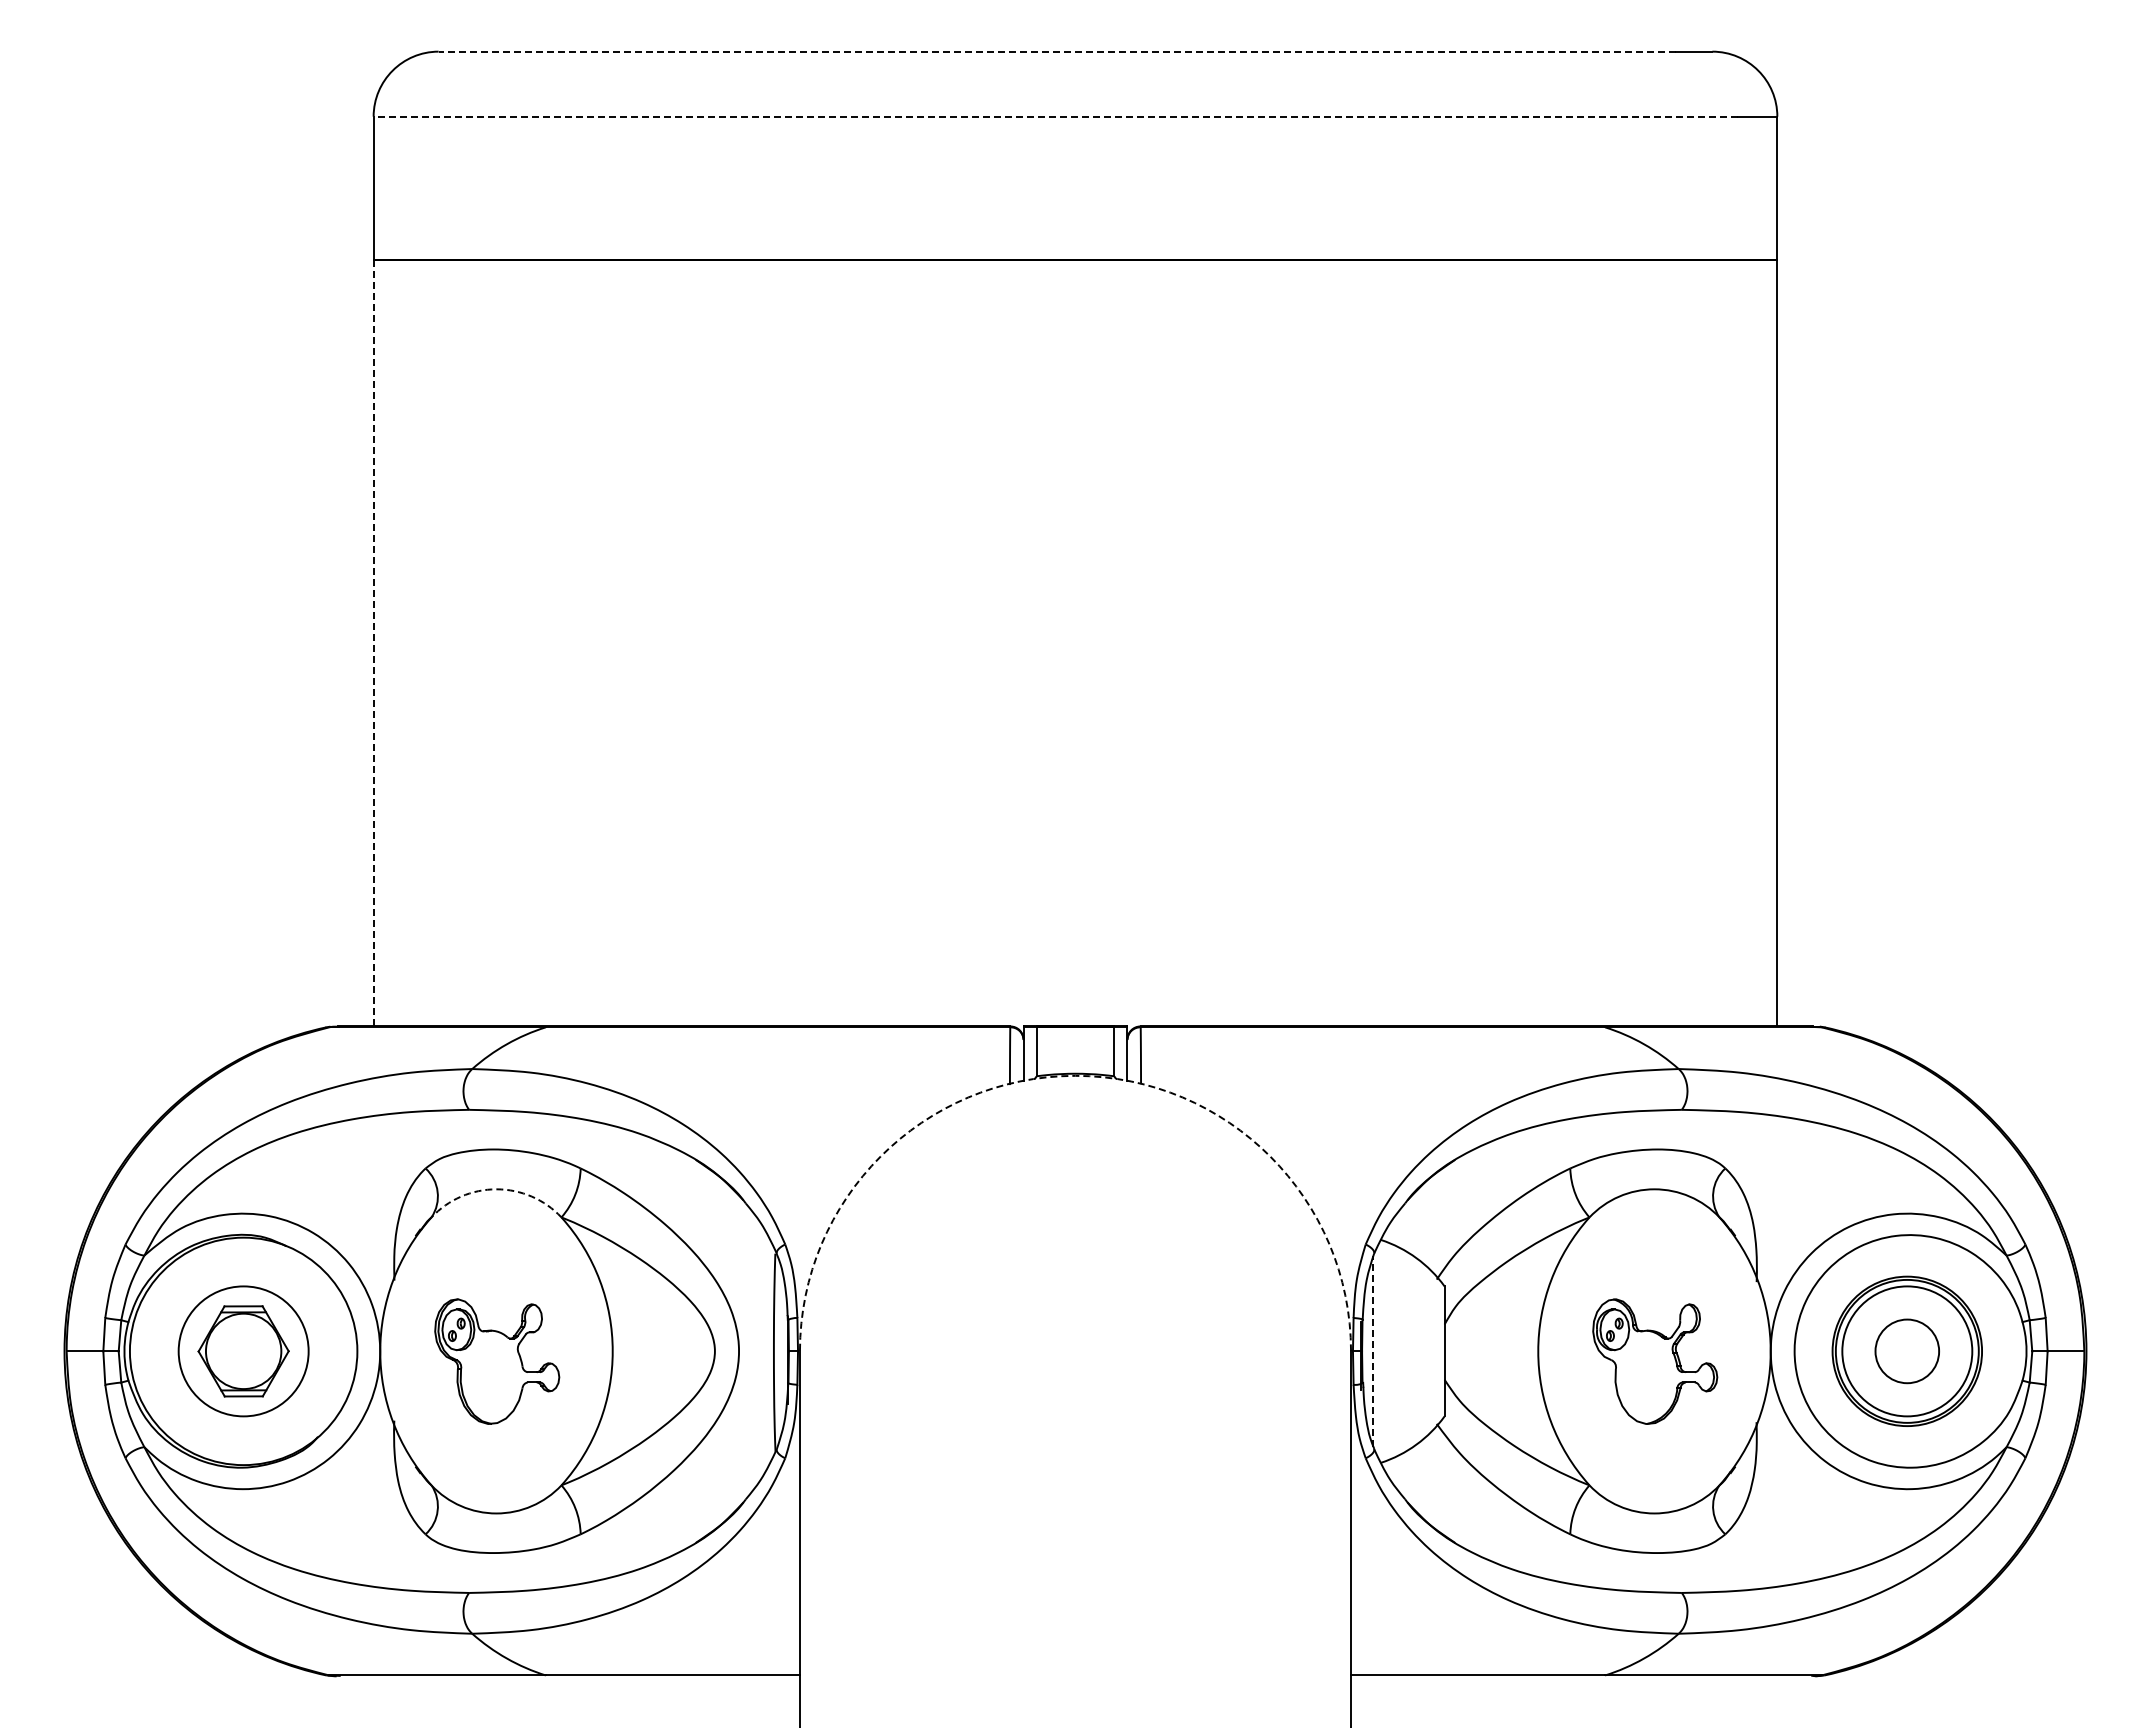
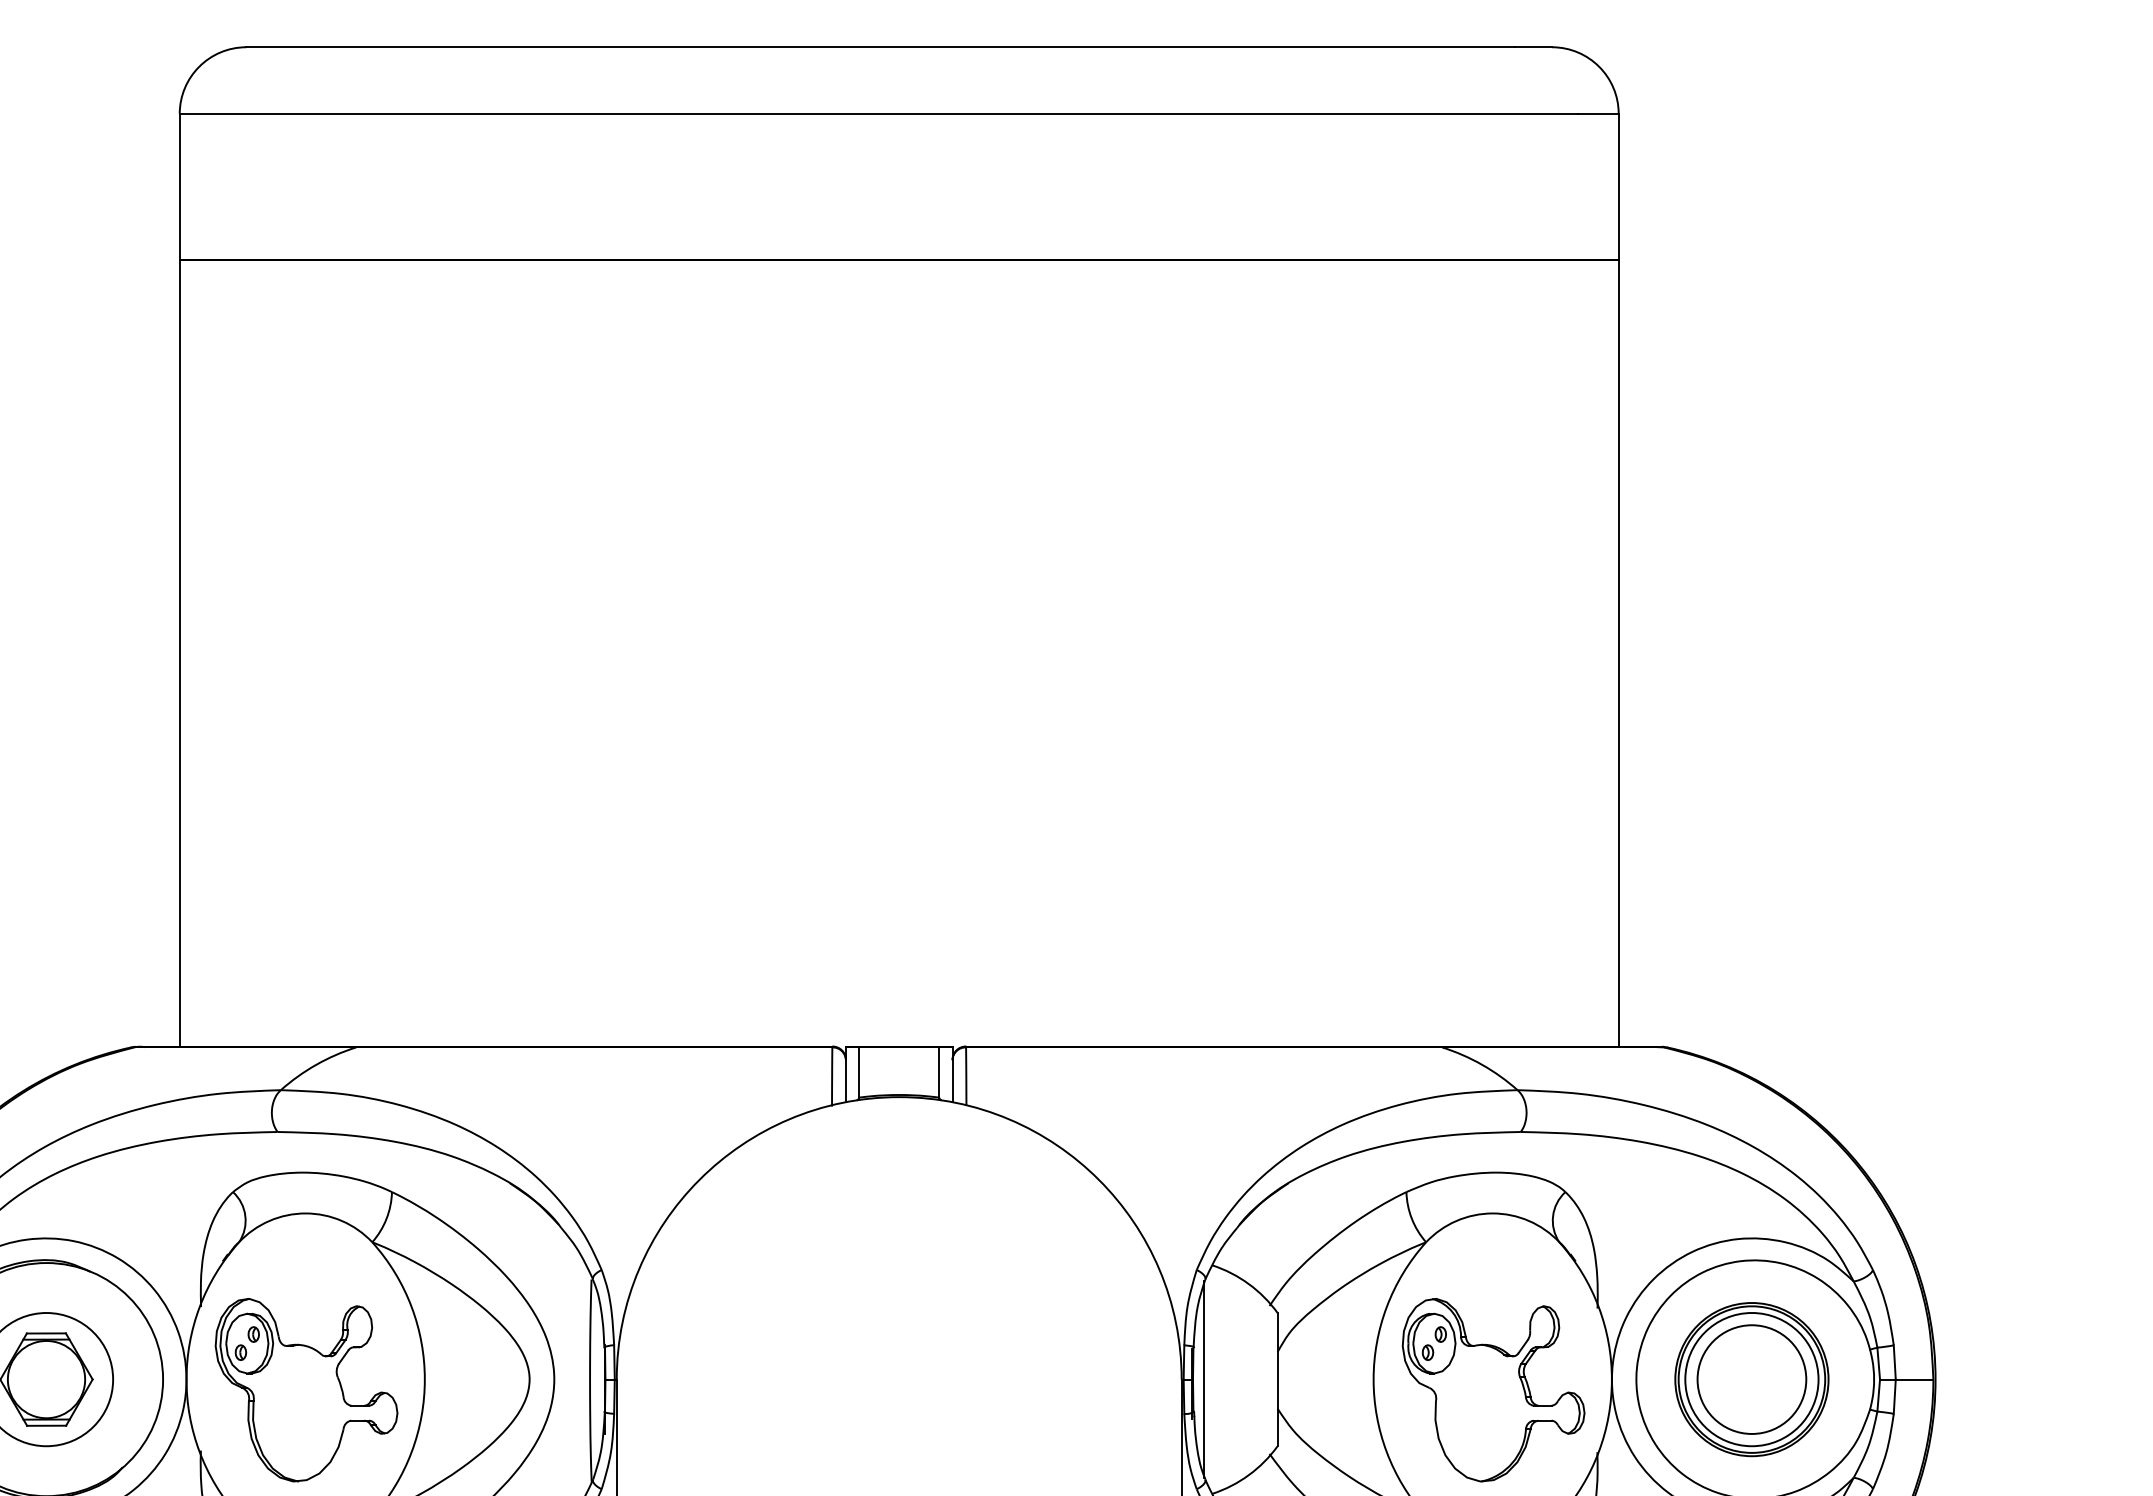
line: (1057, 51) -> (880, 47), dashed -> solid
line: (1055, 116) -> (878, 113), dashed -> solid
line: (373, 643) -> (179, 653), dashed -> solid
arc: (1075, 1075) -> (899, 1096), dashed -> solid
arc: (496, 1189) -> (305, 1213), dashed -> solid
line: (1373, 1351) -> (1204, 1379), dashed -> solid
circle: (1907, 1351) -> (1752, 1379), size x1.67
part: (496, 1361) -> (305, 1389), size x1.43
part: (1654, 1361) -> (1492, 1389), size x1.43

